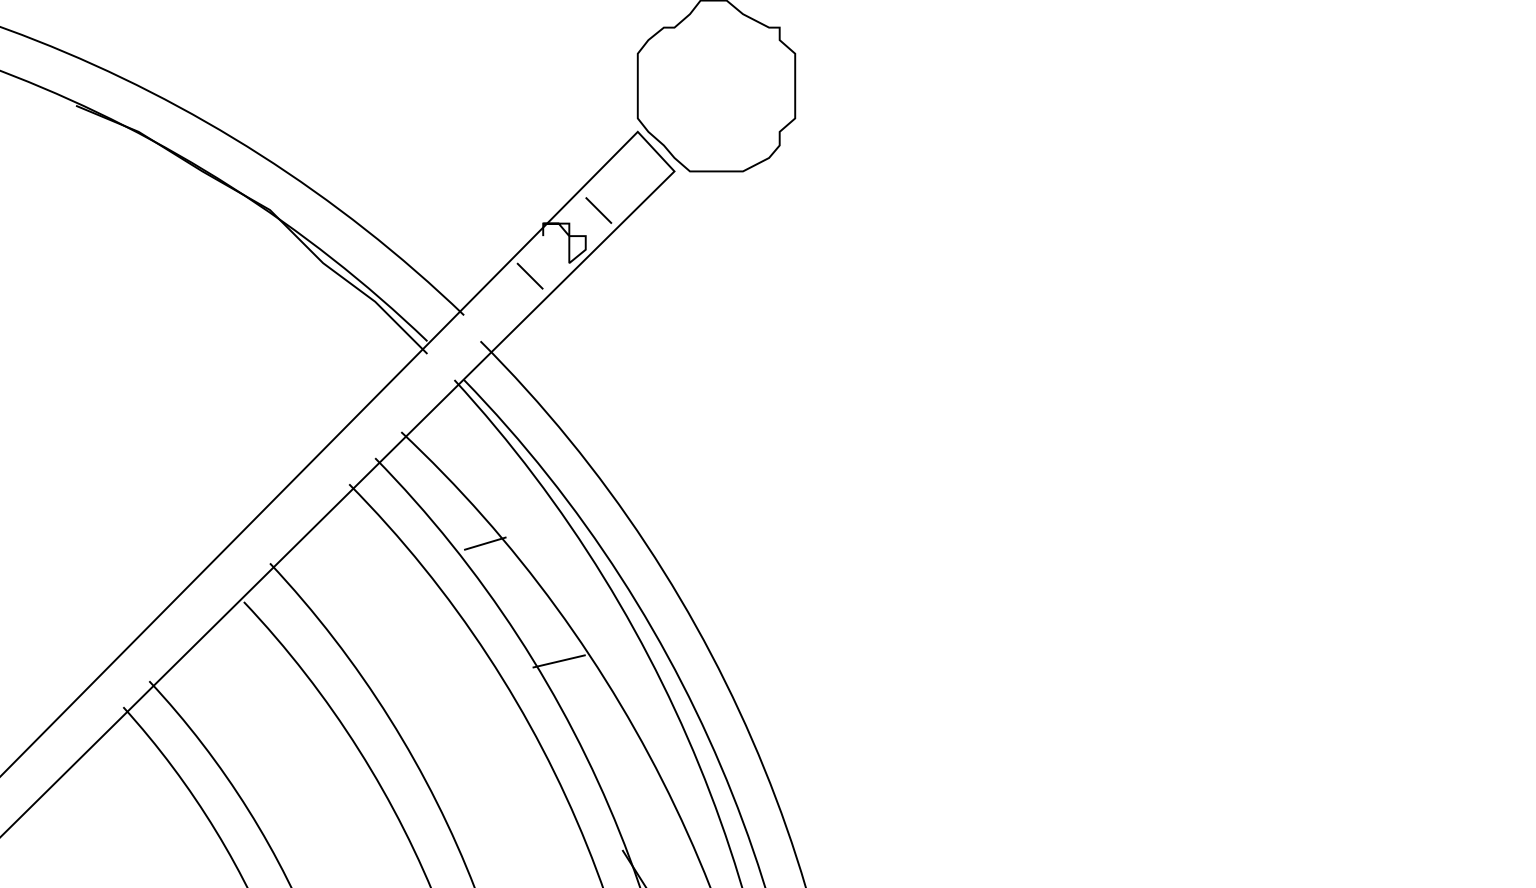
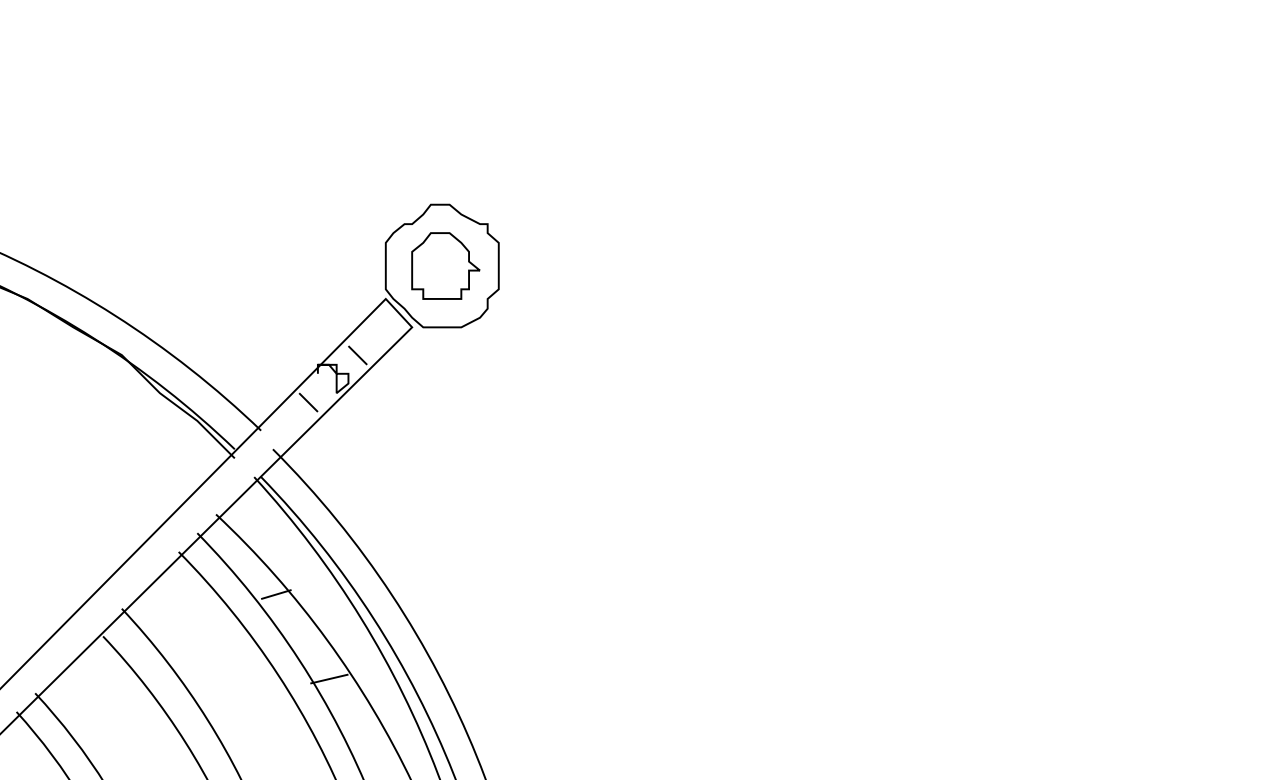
part: (720, 85) -> (445, 265), added

